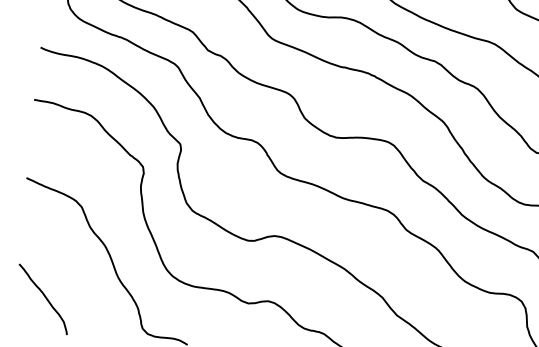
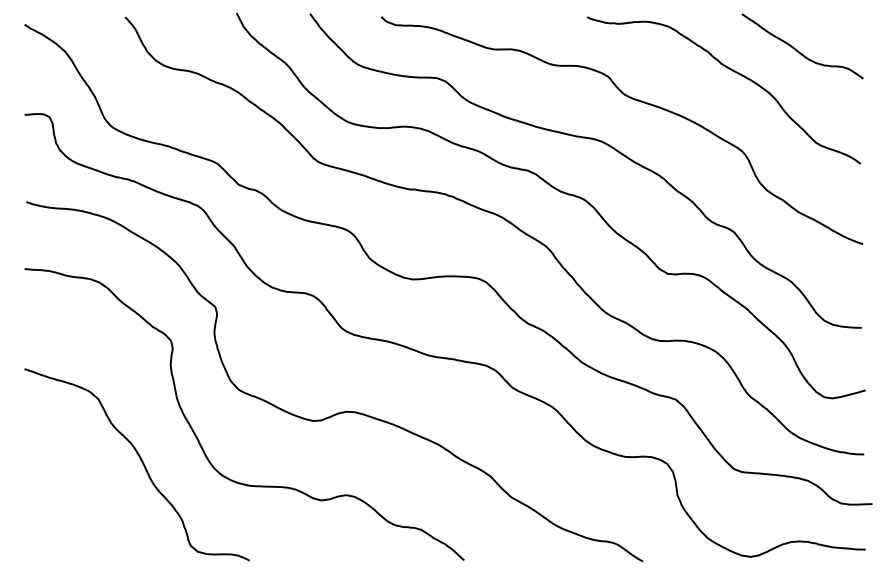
curve: (44, 296) -> (62, 517), removed

